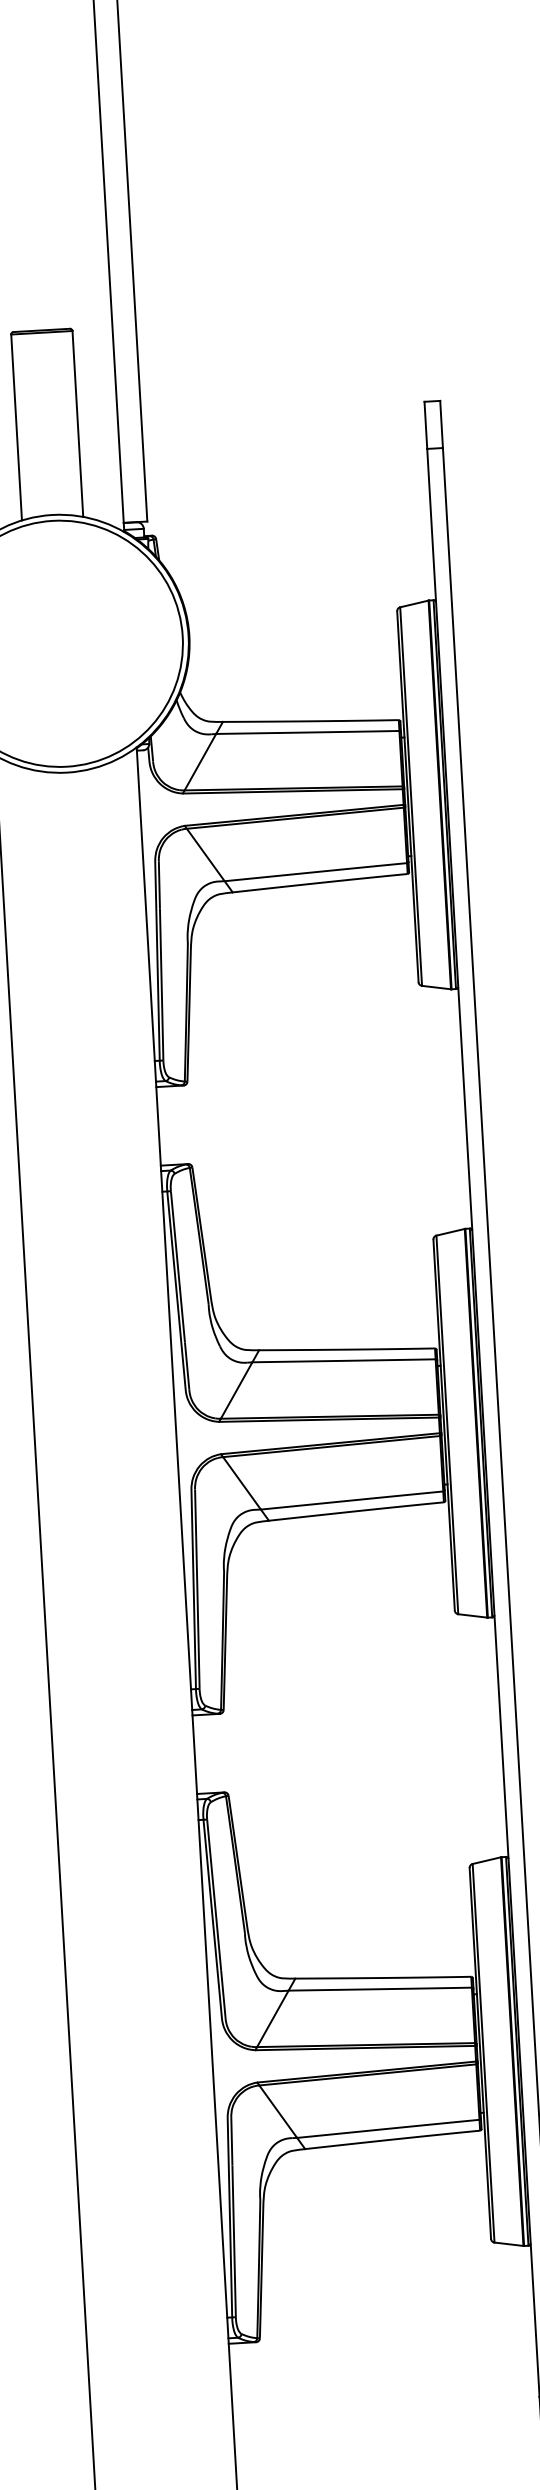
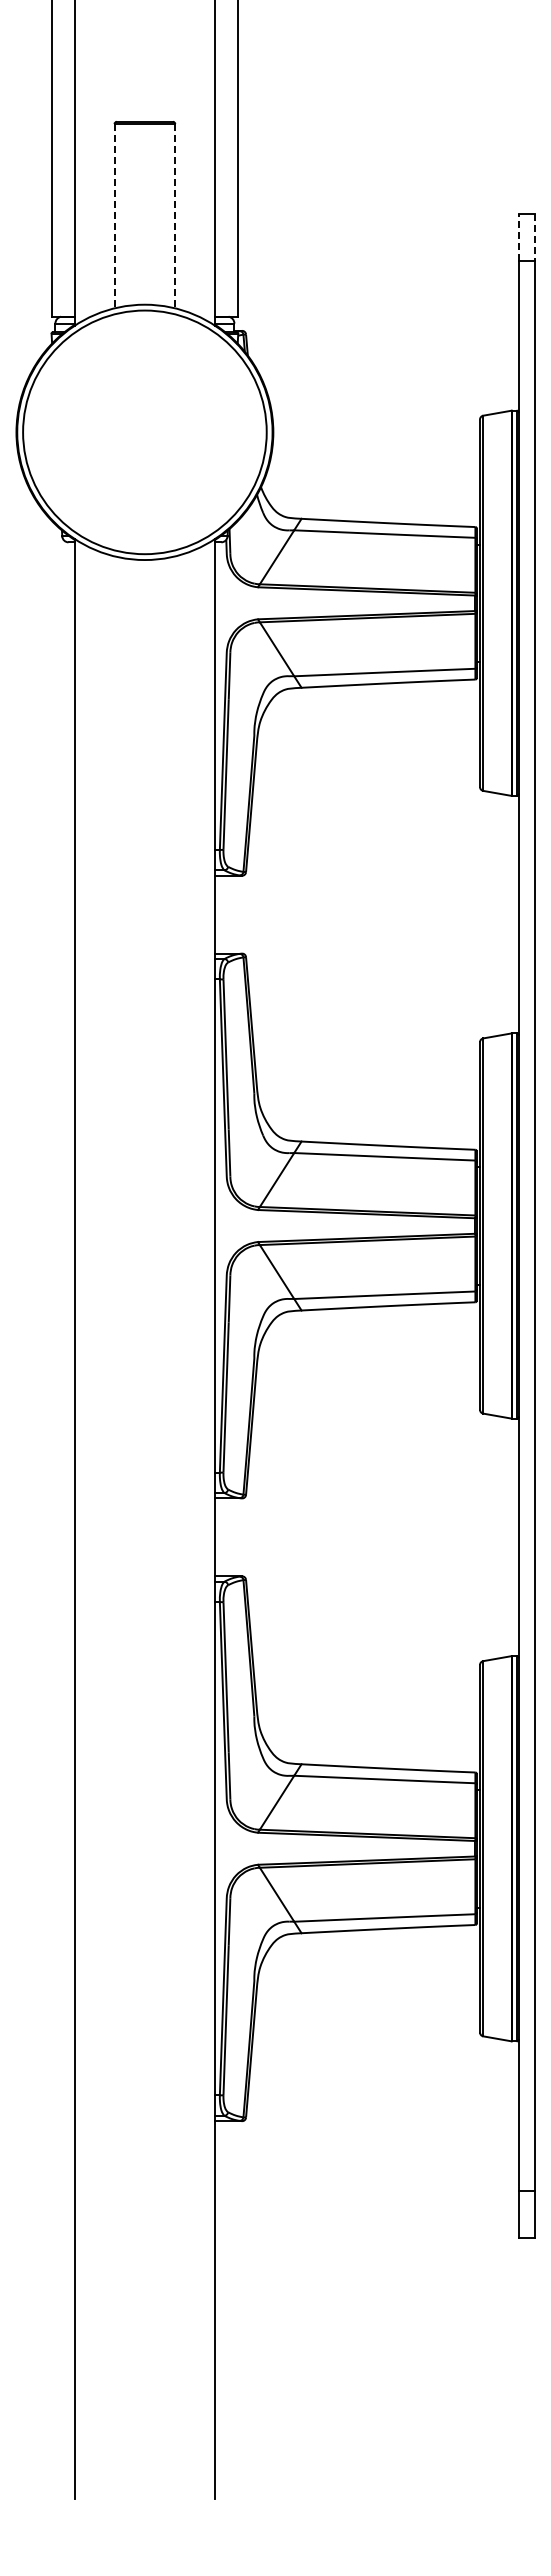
line: (78, 424) -> (175, 216), solid -> dashed
line: (425, 424) -> (518, 236), solid -> dashed
line: (441, 424) -> (534, 237), solid -> dashed
line: (16, 427) -> (114, 216), solid -> dashed

